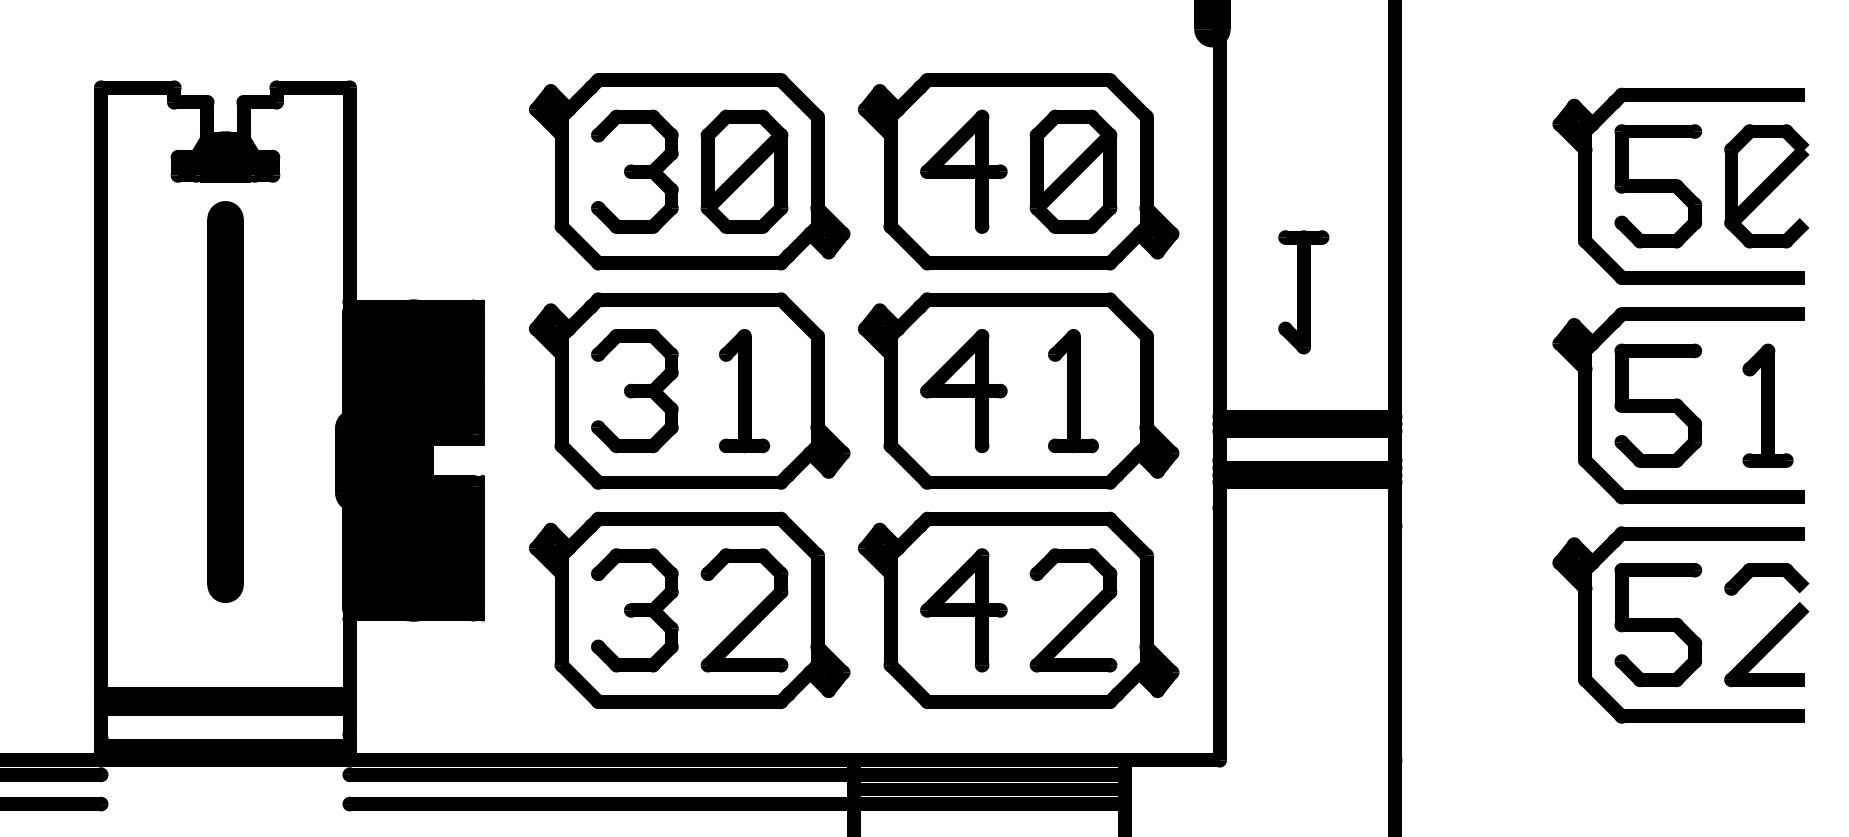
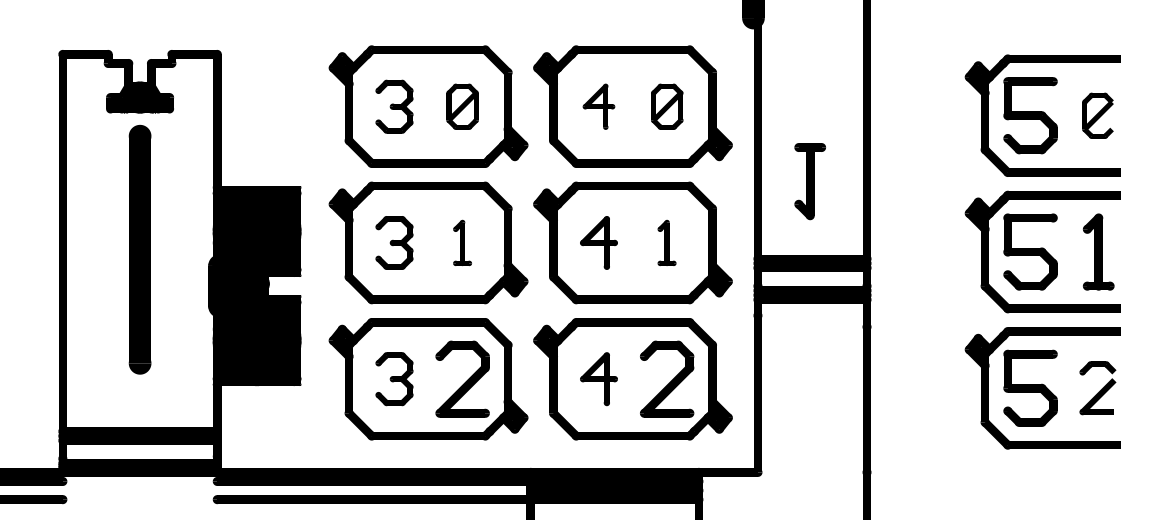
part: (634, 171) -> (394, 106), size x0.7
part: (744, 171) -> (462, 106), size x0.6
part: (963, 171) -> (598, 106), size x0.6
part: (1074, 171) -> (667, 106), size x0.6
part: (1766, 185) -> (1097, 115), size x0.6
part: (634, 390) -> (394, 242), size x0.7
part: (744, 390) -> (462, 242), size x0.6
part: (963, 390) -> (598, 242), size x0.7
part: (1072, 390) -> (666, 242), size x0.6
part: (634, 609) -> (394, 378), size x0.7
part: (963, 609) -> (598, 378), size x0.7
part: (1766, 623) -> (1097, 387), size x0.7

